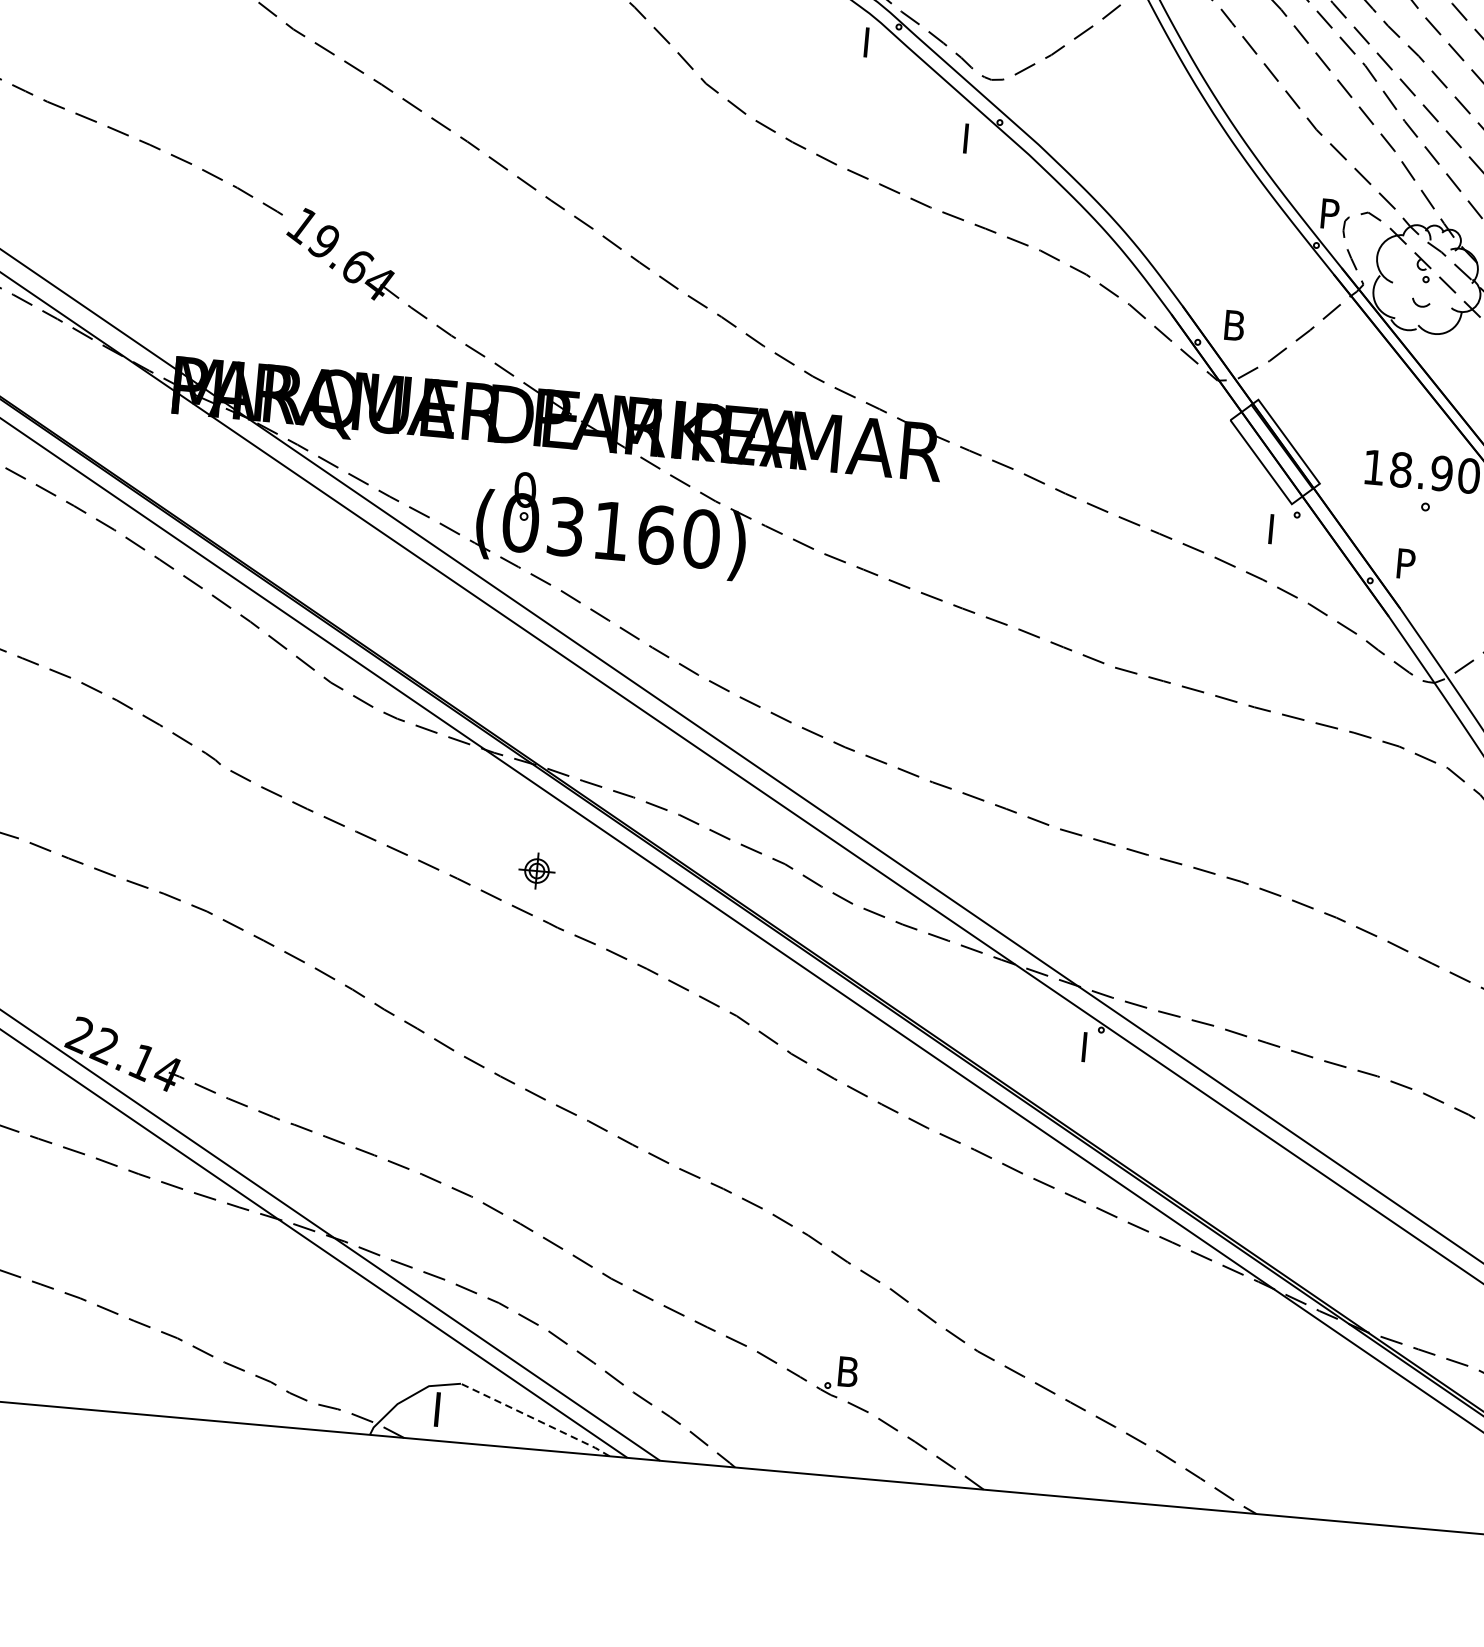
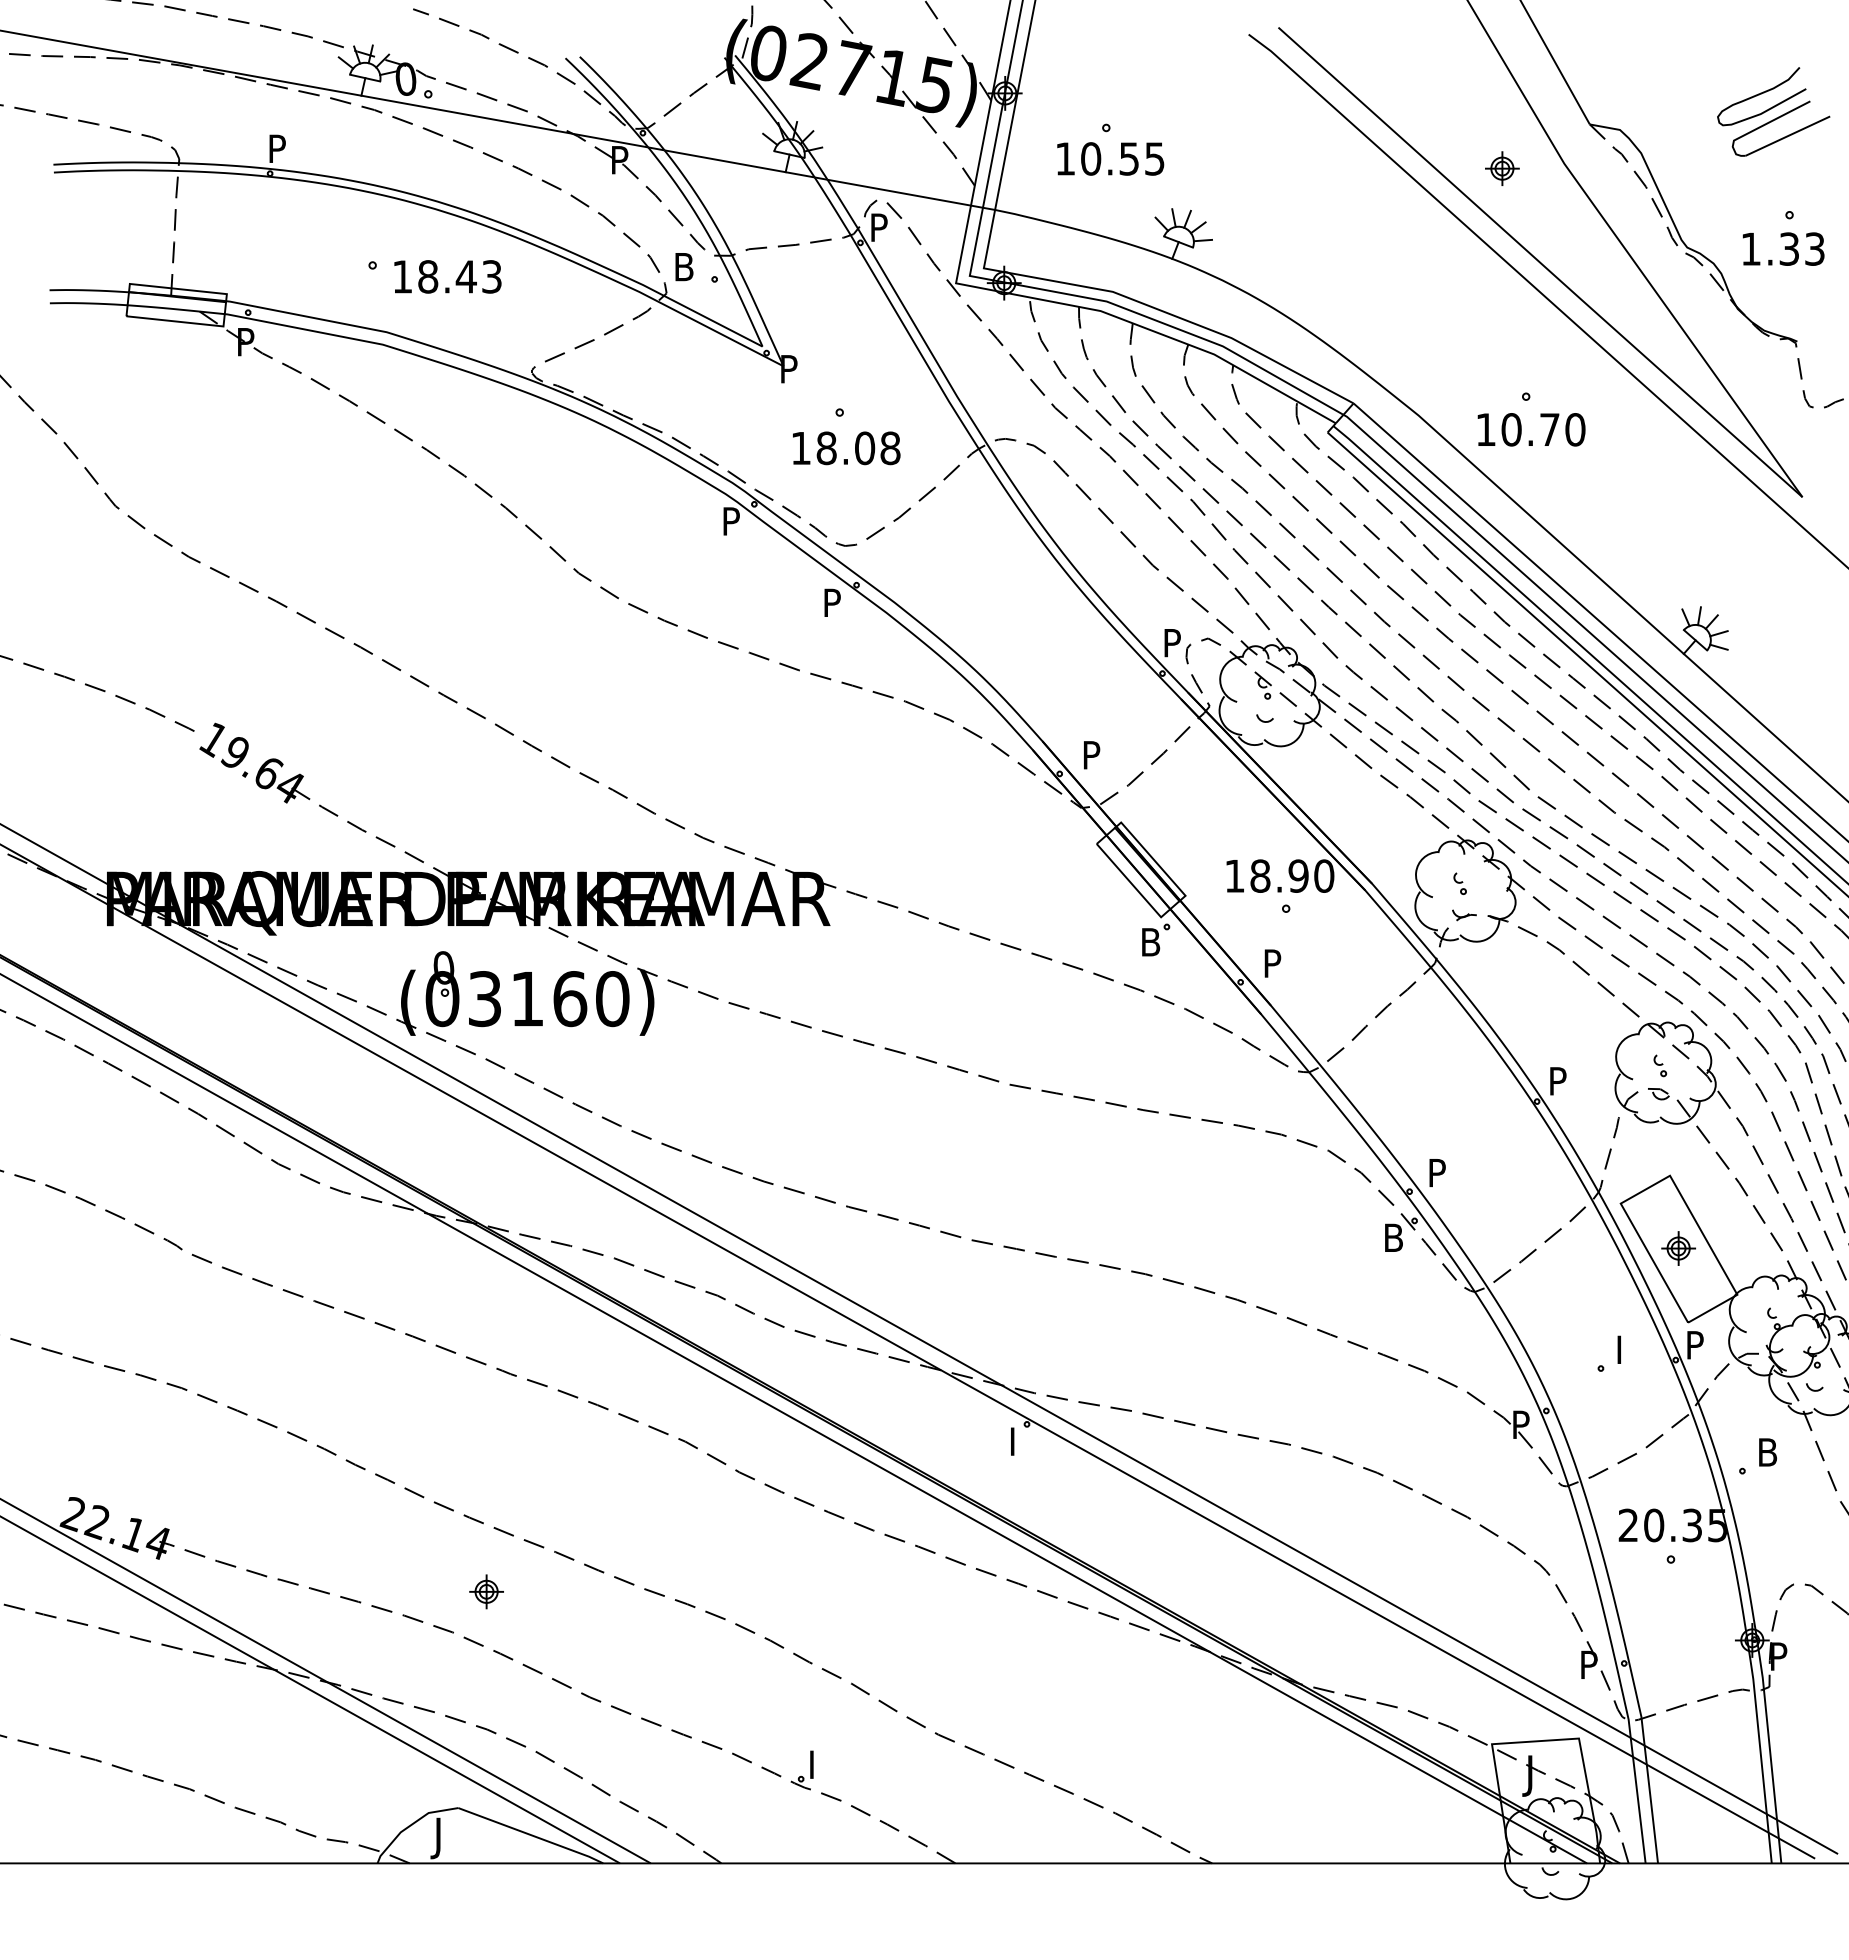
text: (875, 36) -> (733, 515), I -> P
text: (975, 132) -> (834, 596), I -> P
text: (1236, 326) -> (1094, 755), B -> P
text: (1280, 530) -> (1152, 942), I -> B
part: (536, 870) -> (486, 1591), moved
text: (849, 1371) -> (820, 1764), B -> I
line: (536, 1419) -> (531, 1835), dashed -> solid
text: (432, 1430) -> (435, 1854), I -> J

